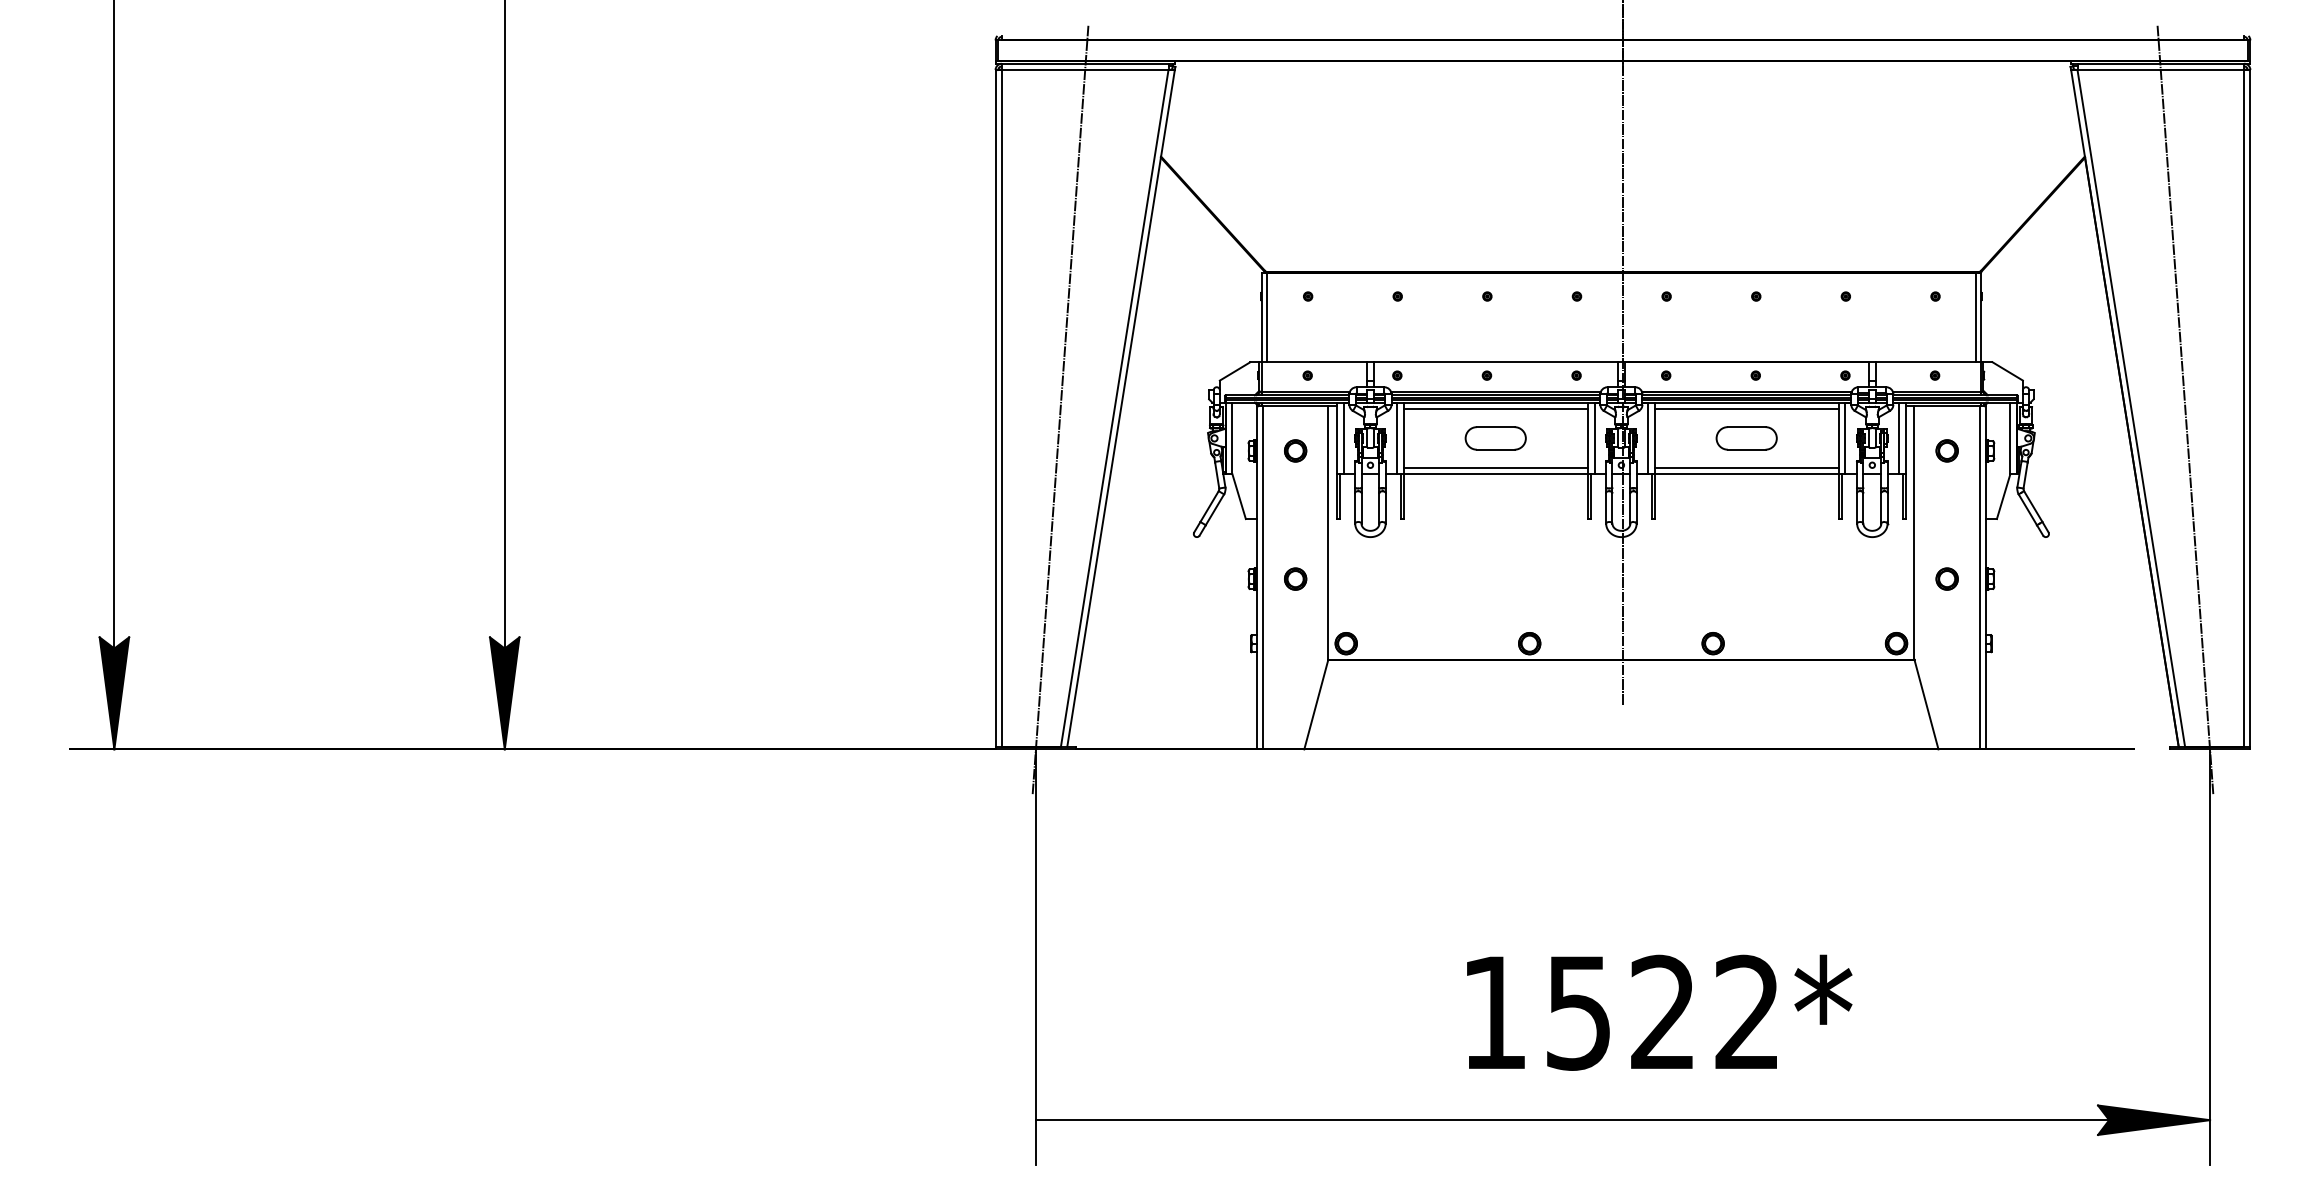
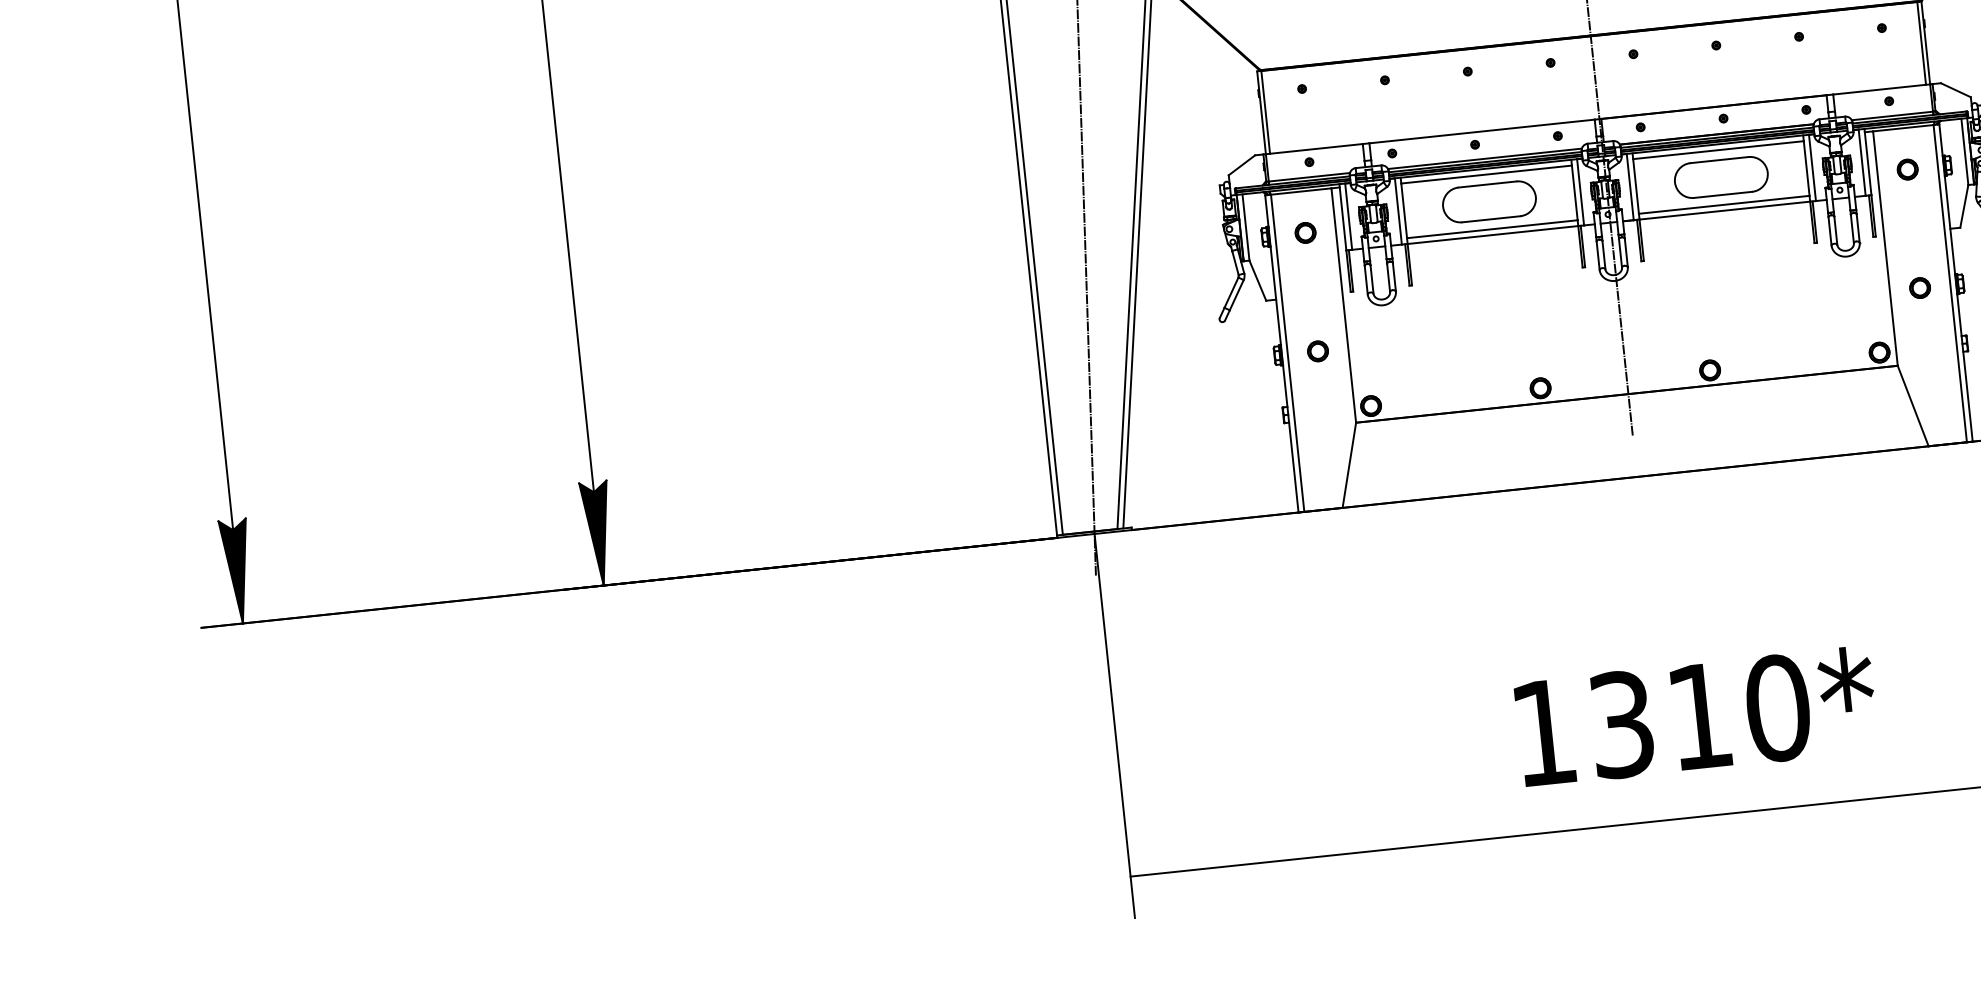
part: (1495, 438) -> (1489, 202), size x1.67
part: (1746, 438) -> (1721, 177), size x1.67
text: (1664, 1012) -> (1701, 716), 1522* -> 1310*

